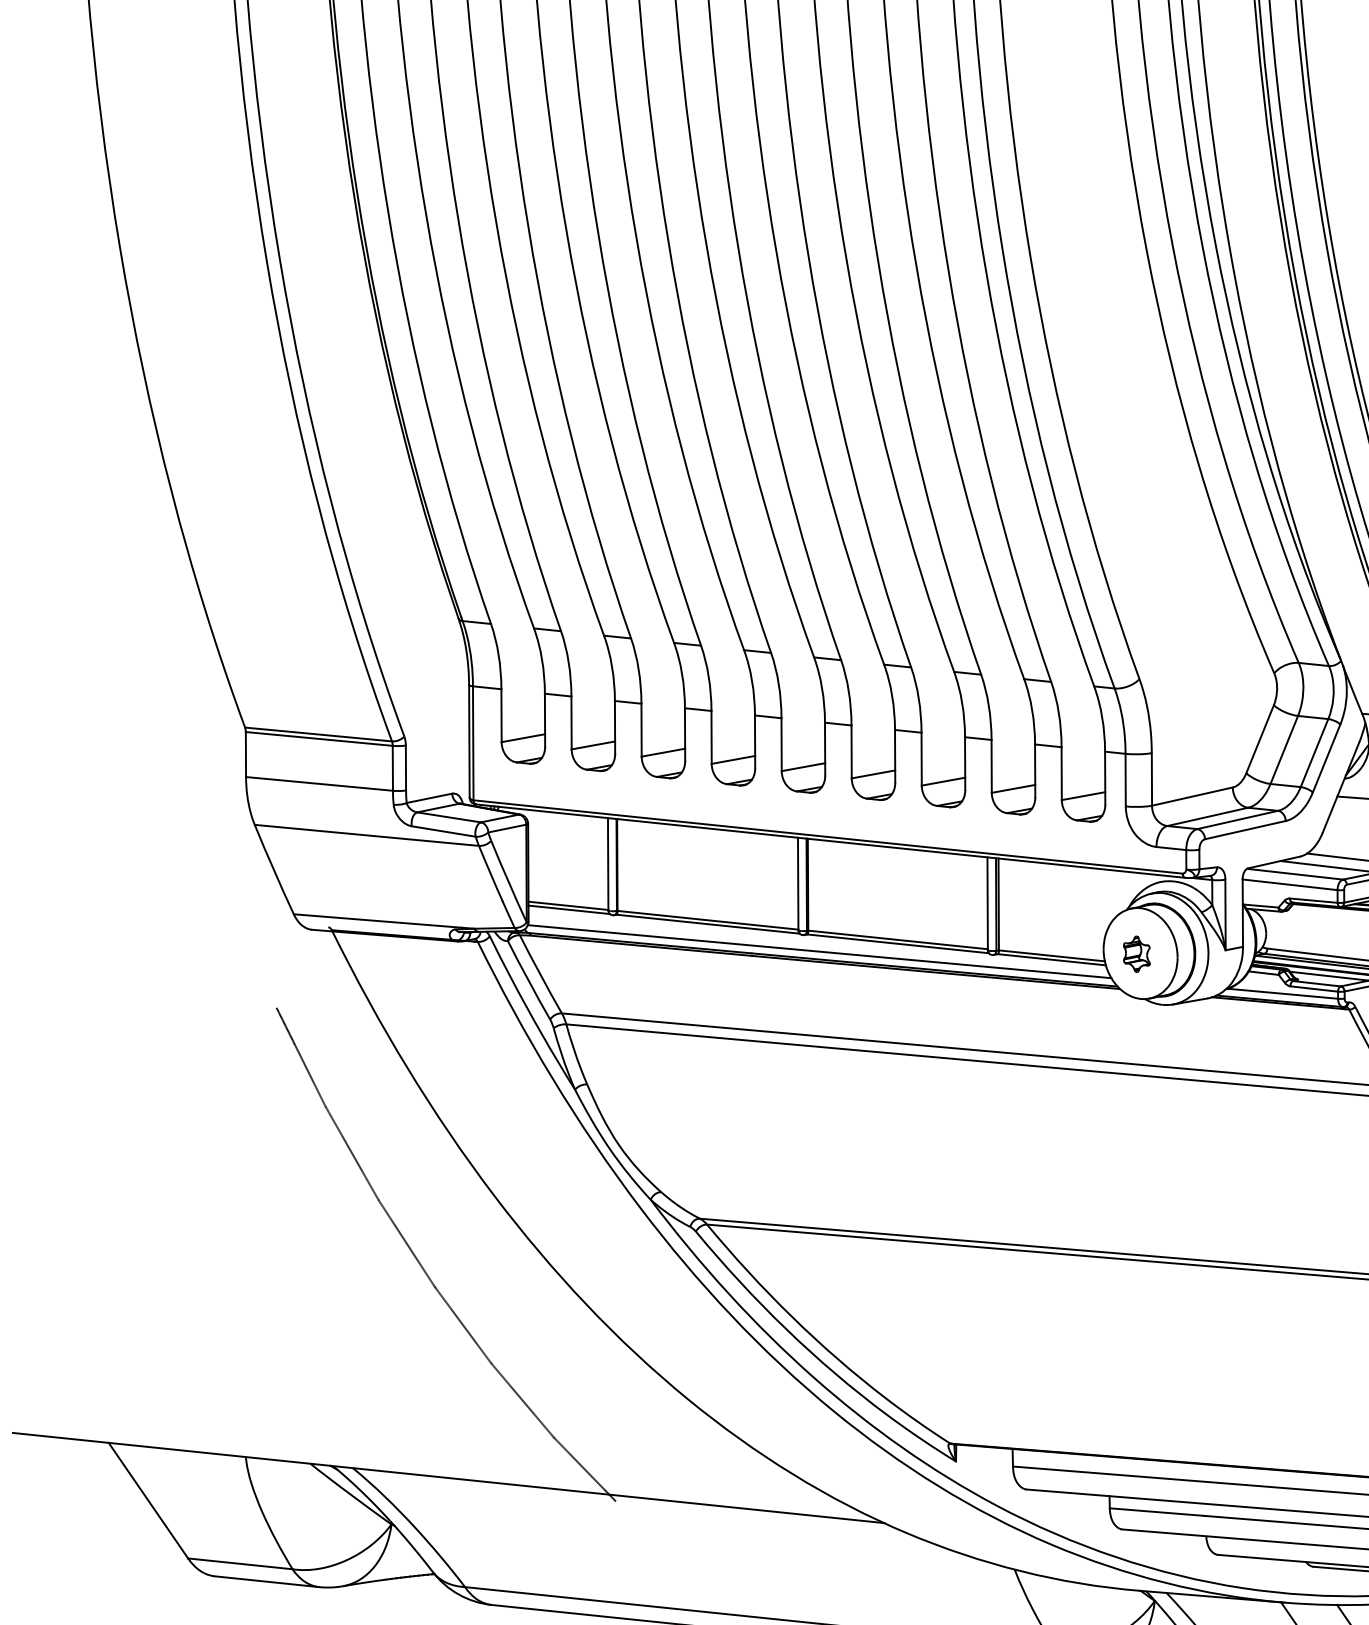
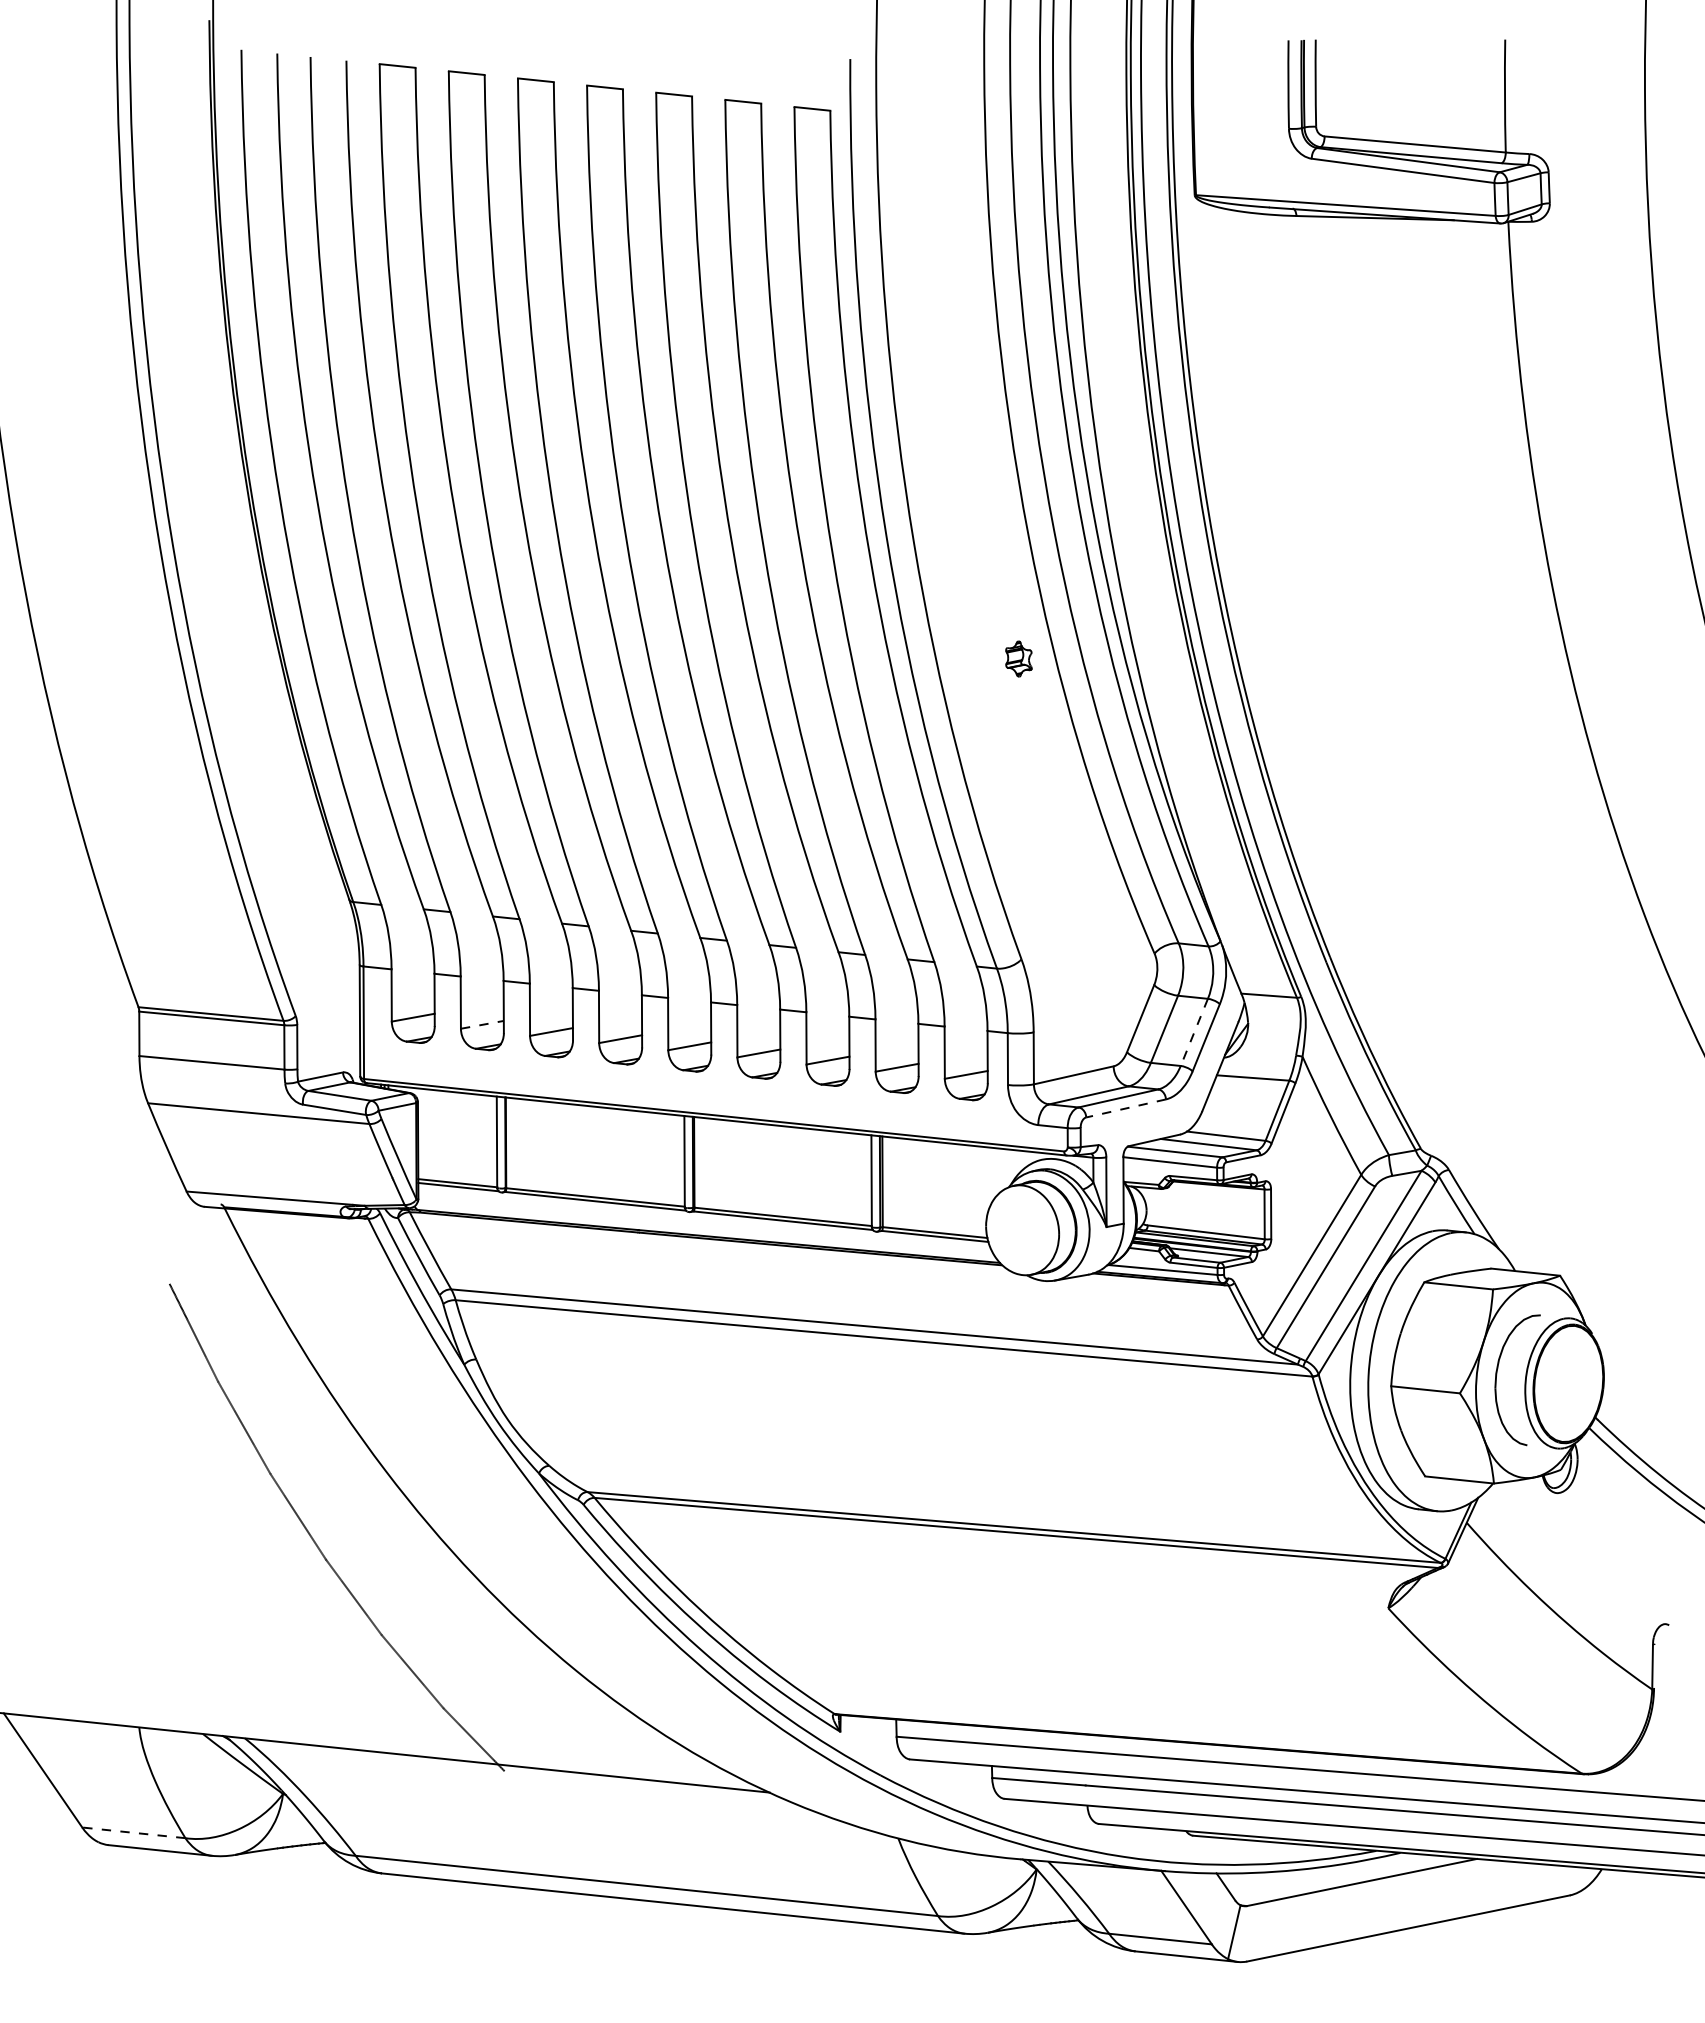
line: (593, 745) -> (482, 1024), solid -> dashed
line: (1314, 753) -> (1194, 1032), solid -> dashed
line: (1245, 830) -> (1126, 1108), solid -> dashed
line: (819, 951) -> (705, 1228), removed
part: (1136, 953) -> (1018, 658), moved
line: (240, 1563) -> (133, 1832), solid -> dashed

